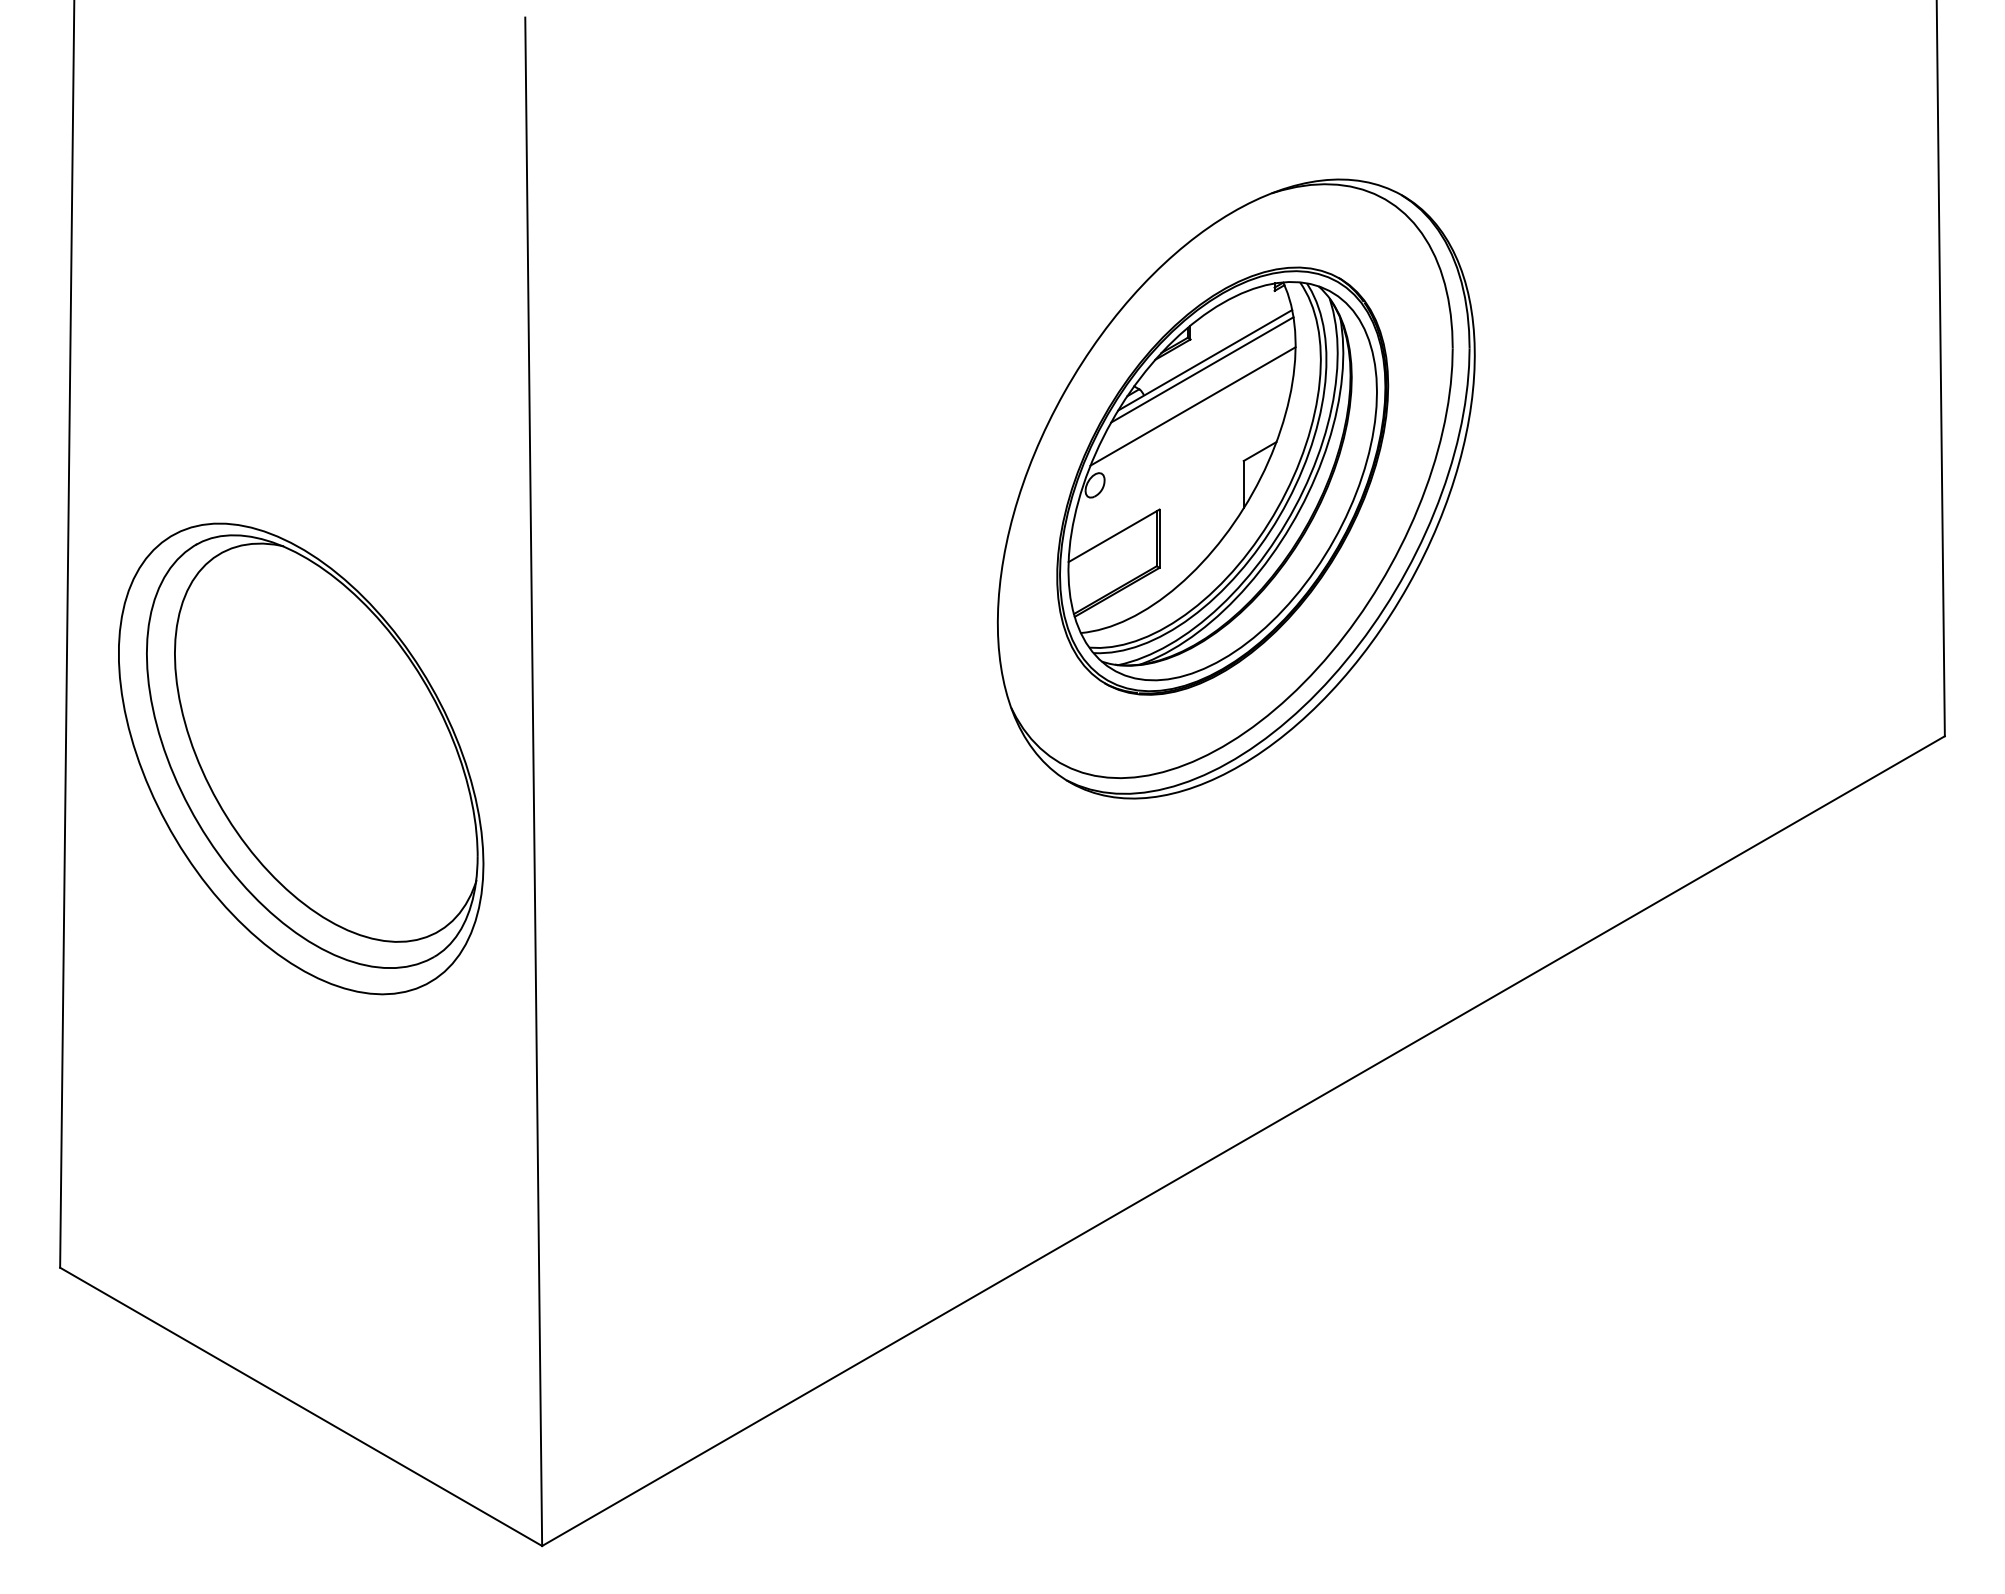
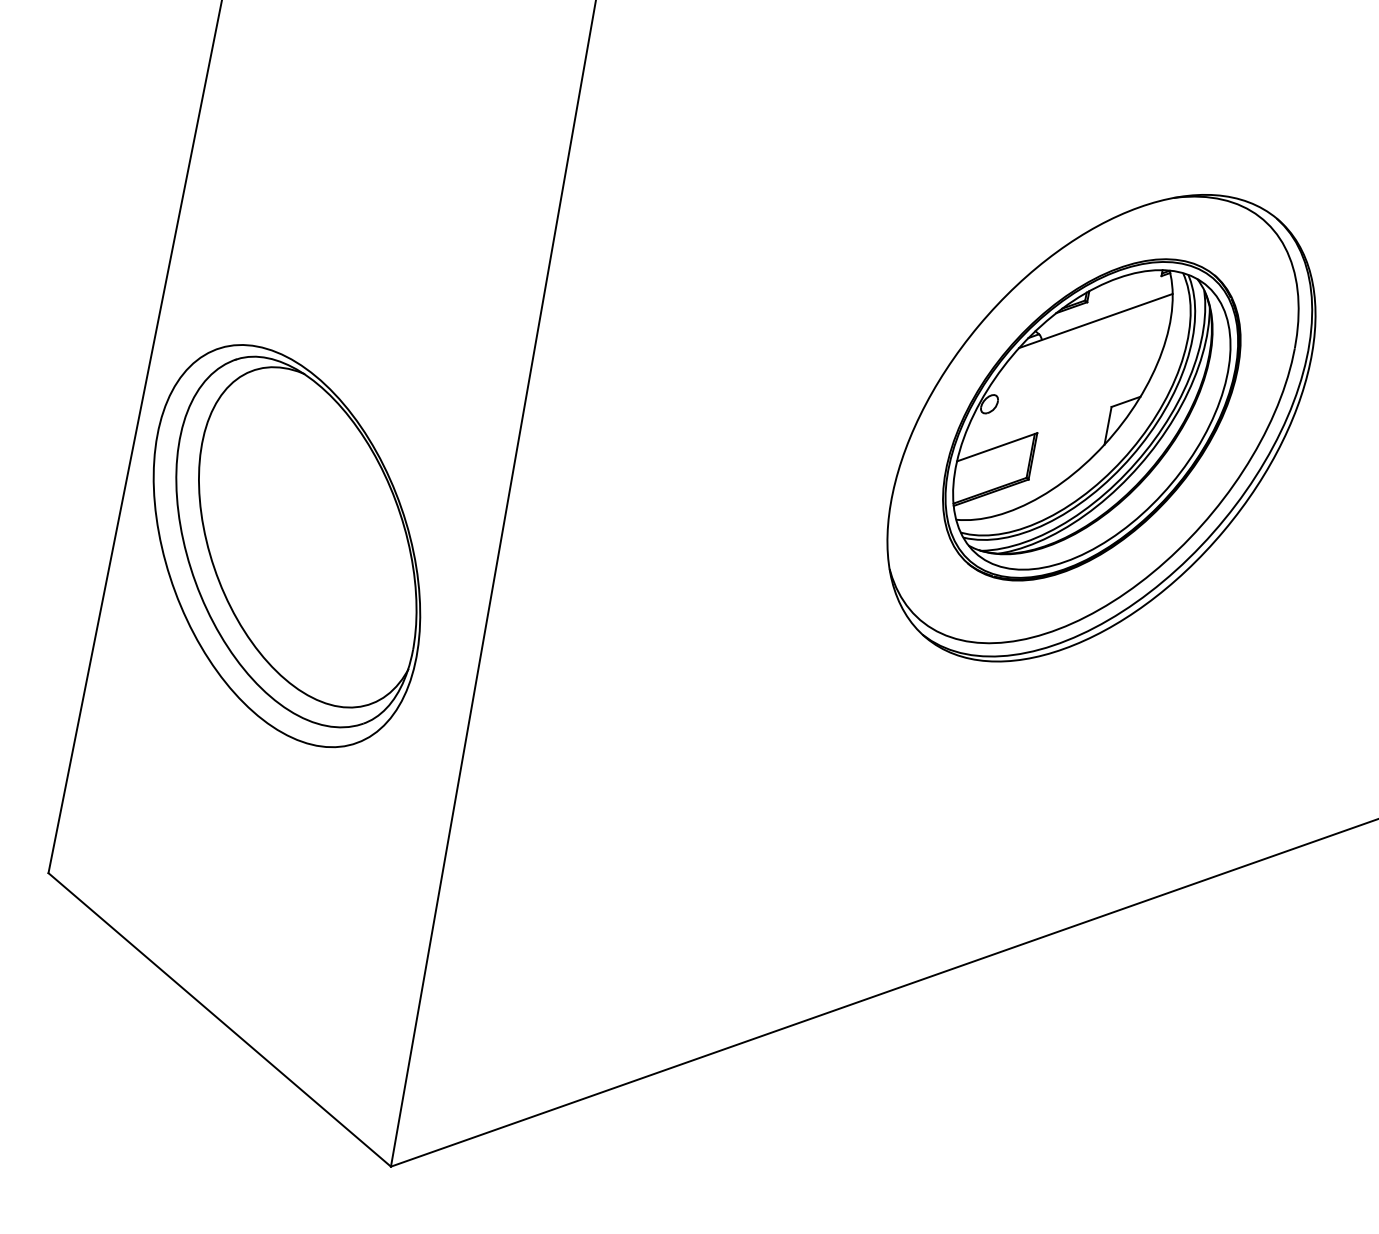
line: (1202, 369) -> (1092, 327), removed
line: (1192, 406) -> (1078, 355), removed
part: (301, 758) -> (287, 545), moved

